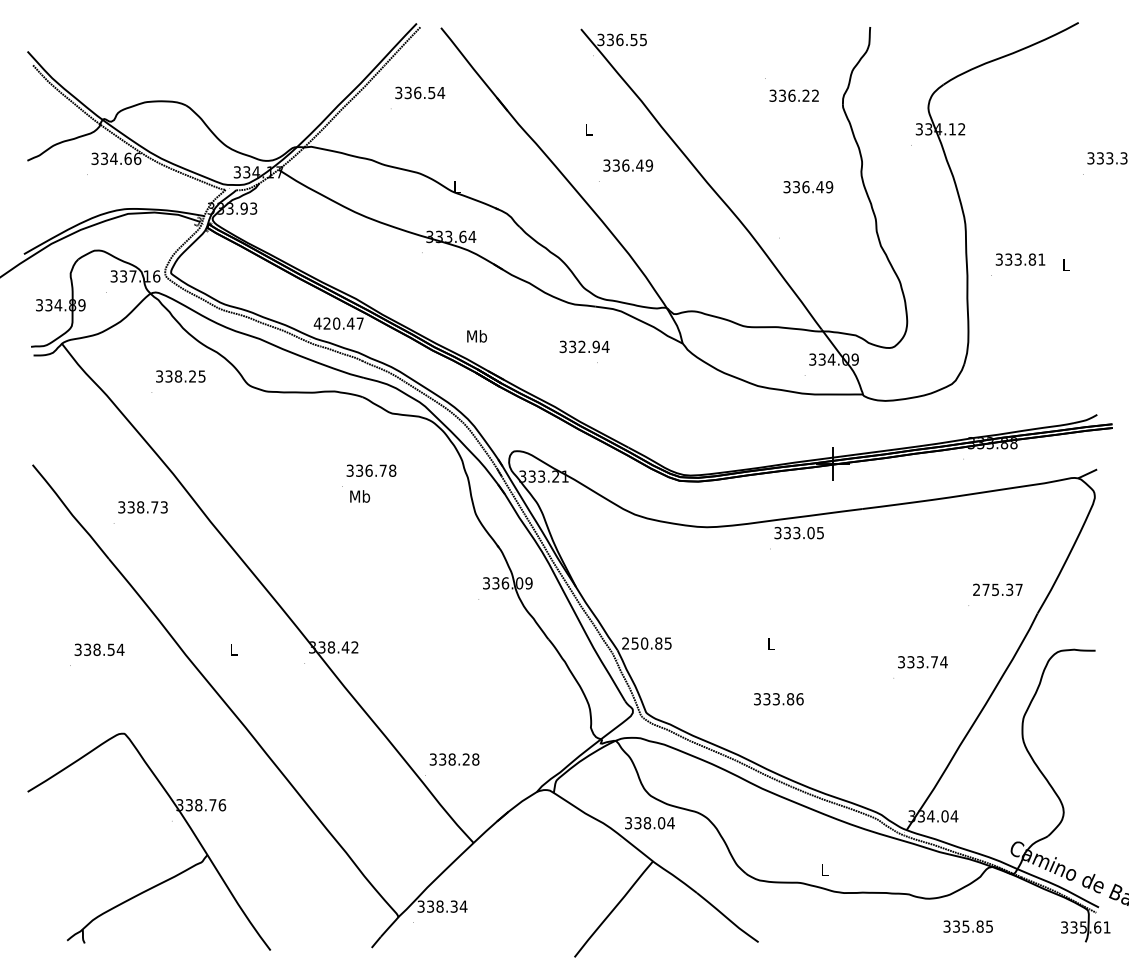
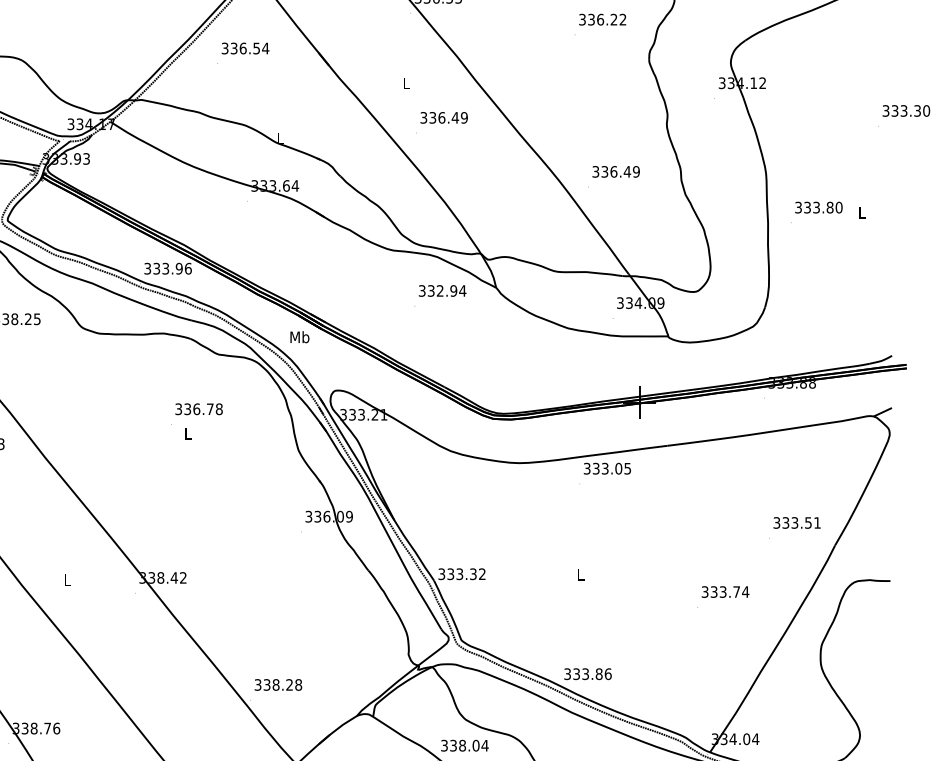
text: (793, 95) -> (602, 19), moved
text: (808, 187) -> (616, 172), moved
text: (1041, 259) -> (838, 207), 333.81 -> 333.80
text: (338, 323) -> (167, 268), 420.47 -> 333.96
text: (476, 336) -> (299, 337), moved
text: (584, 346) -> (442, 290), moved
text: (360, 496) -> (188, 433), Mb -> L
text: (997, 589) -> (796, 522), 275.37 -> 333.51
text: (646, 643) -> (461, 574), 250.85 -> 333.32
text: (778, 699) -> (587, 674), moved

